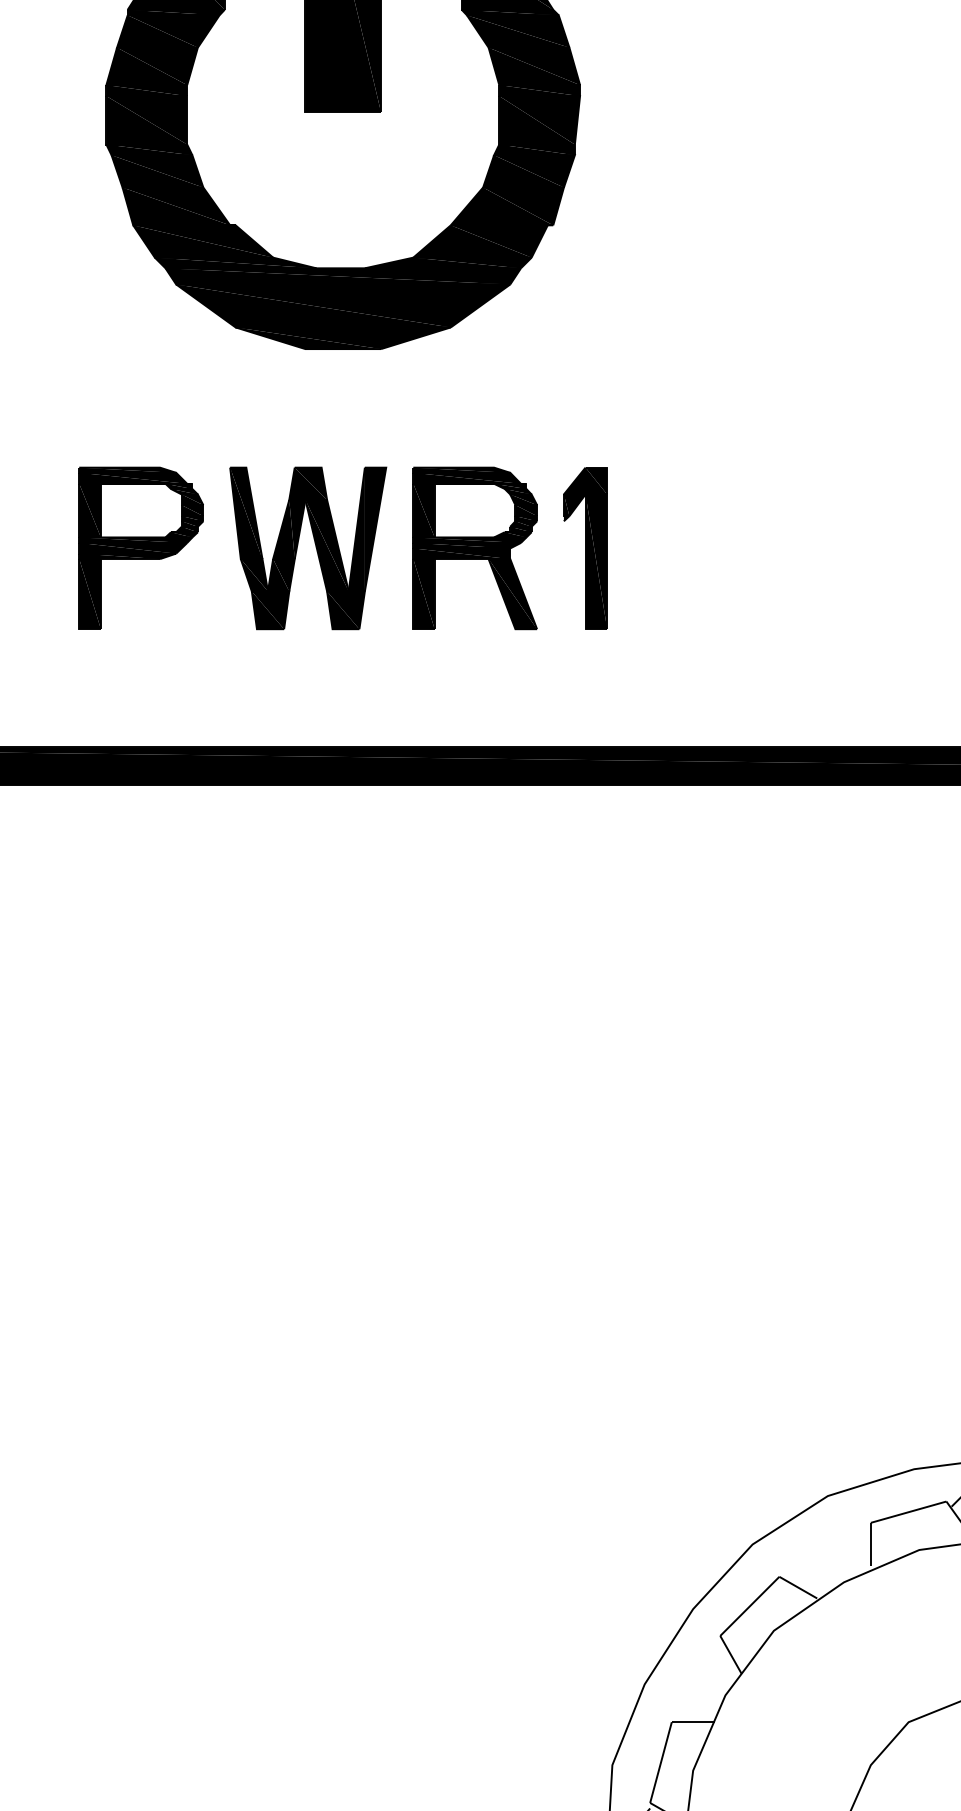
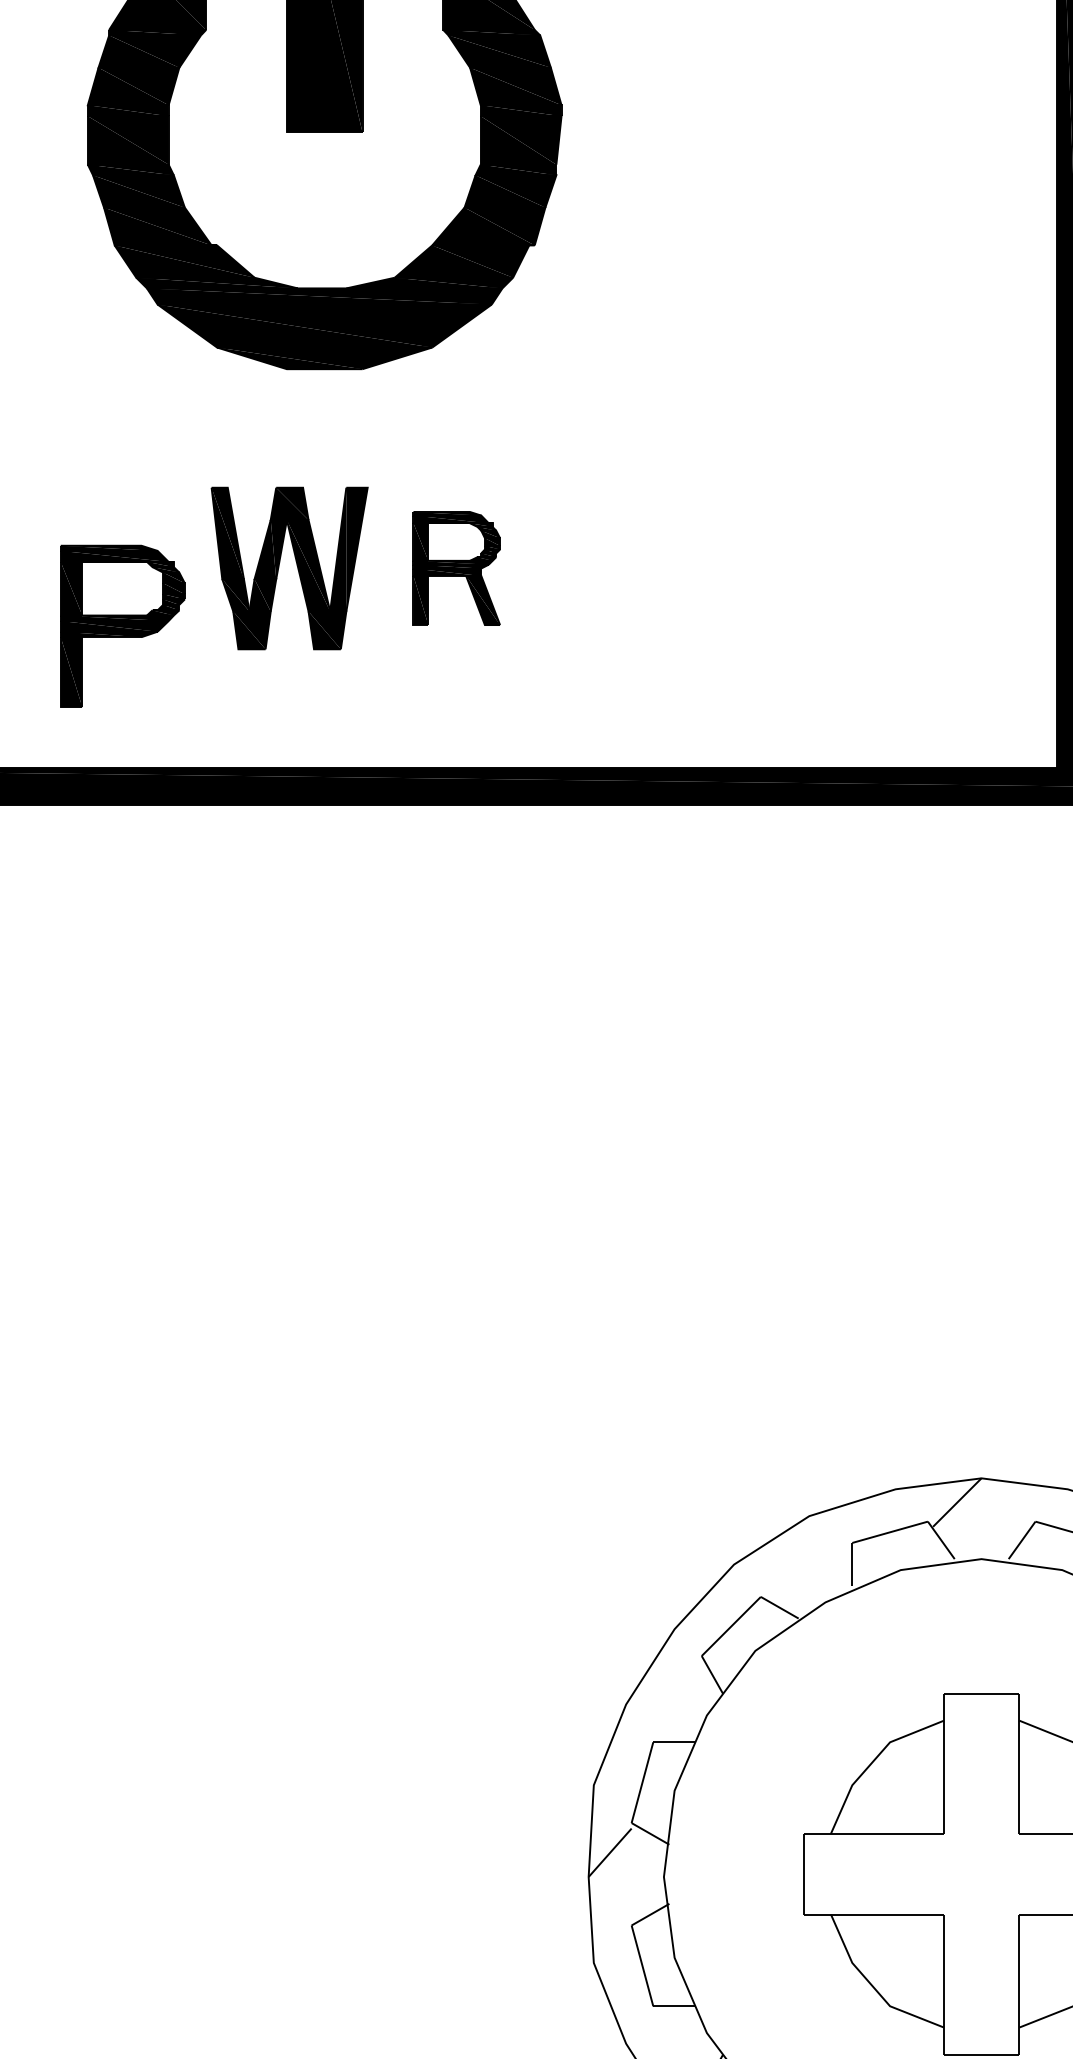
part: (141, 547) -> (122, 625), moved
part: (475, 548) -> (456, 568), size x0.7
part: (585, 548) -> (566, 568), removed

